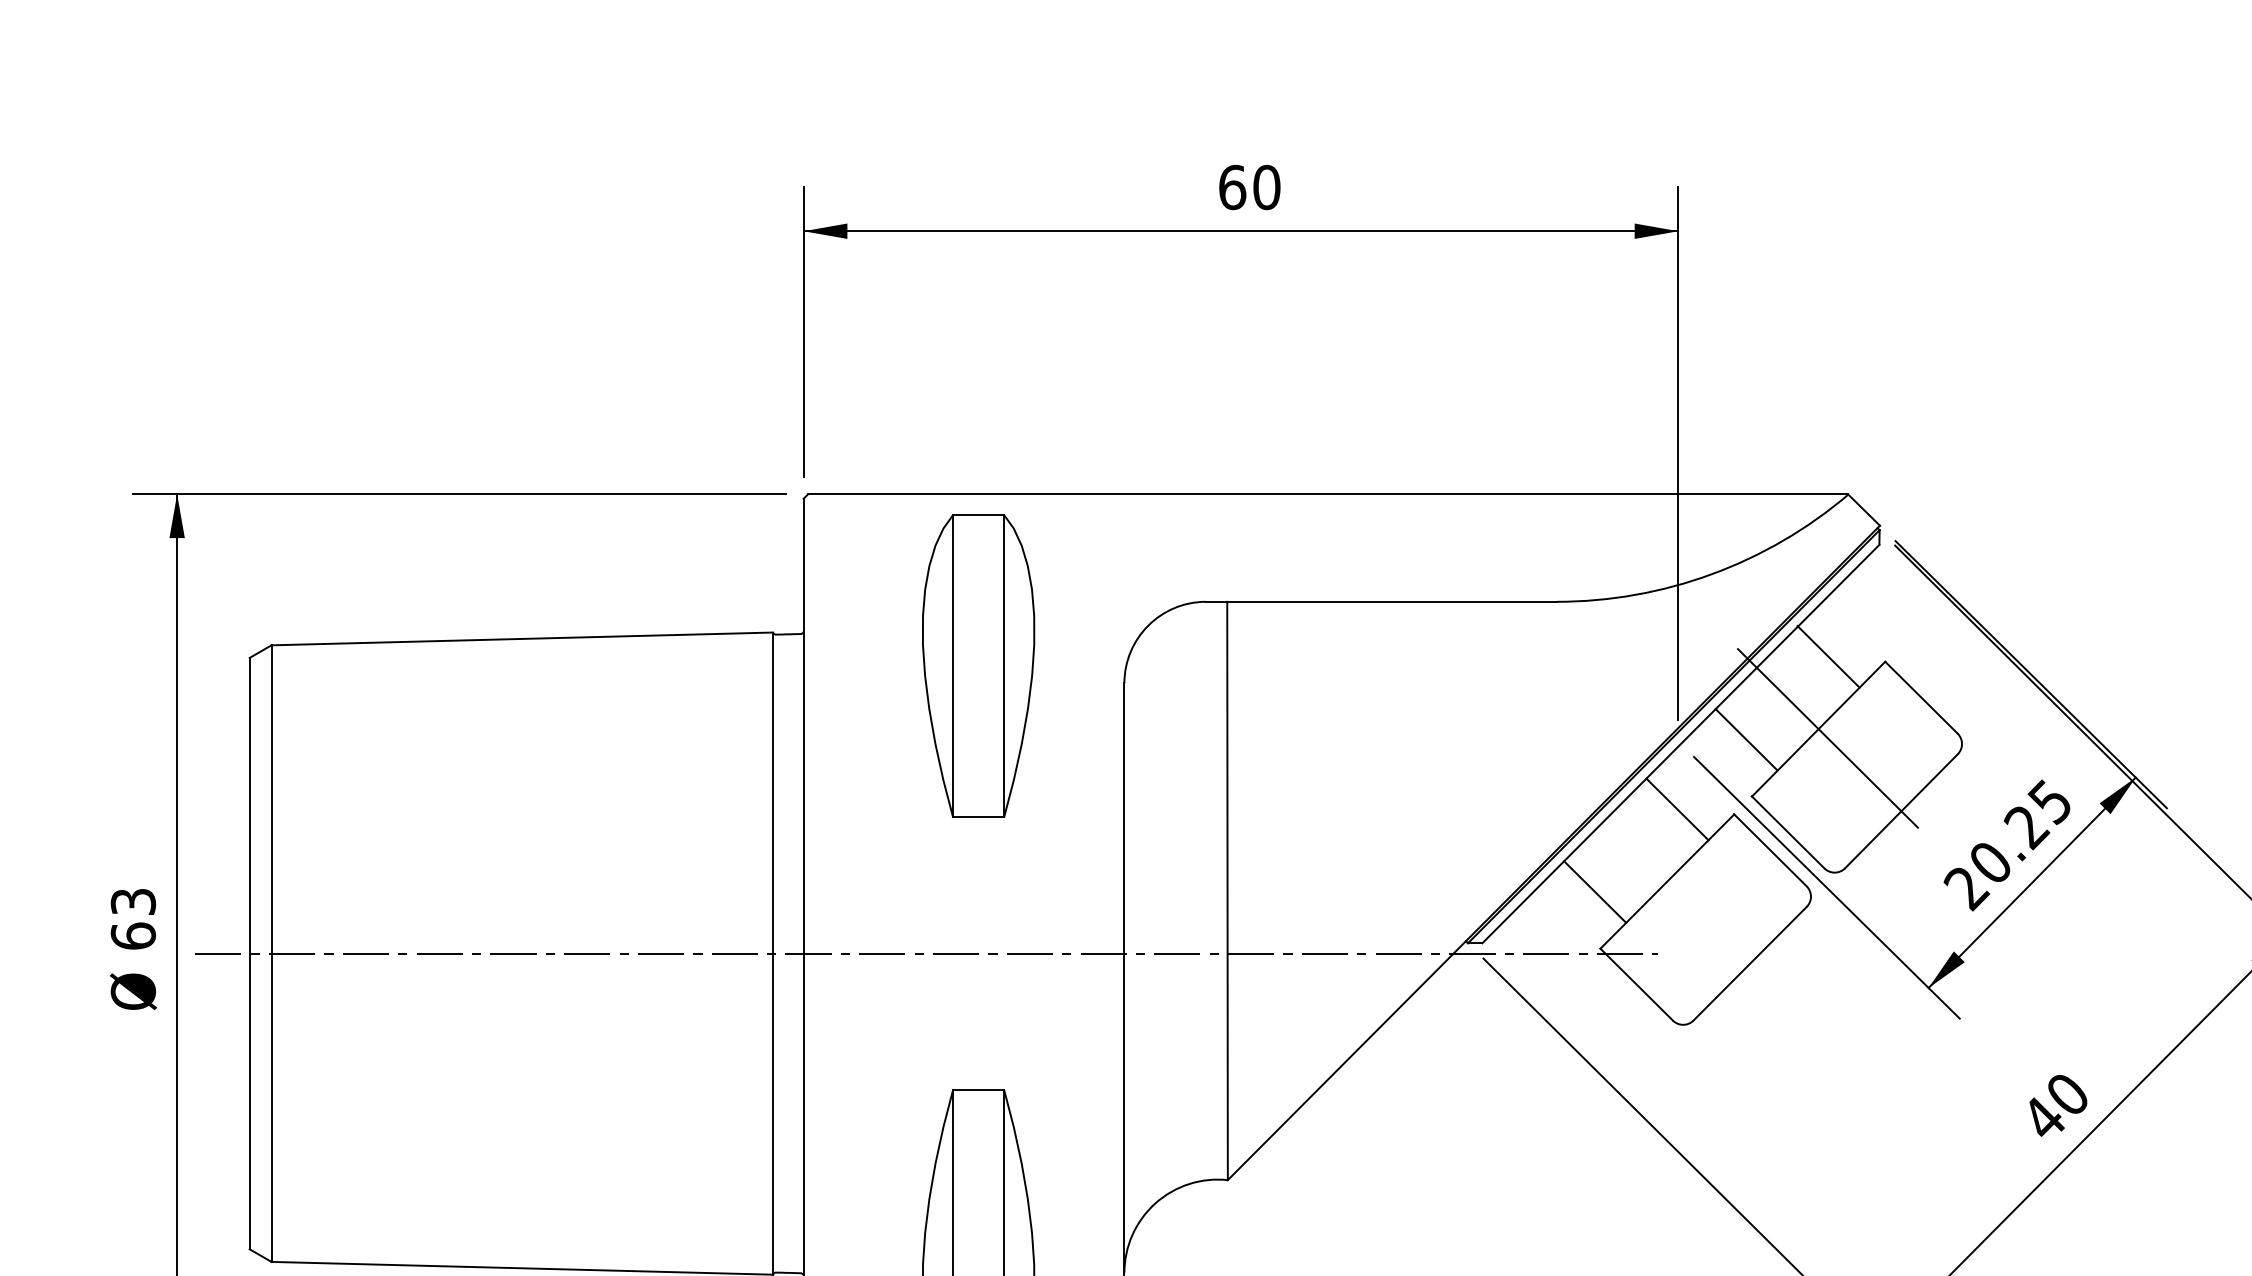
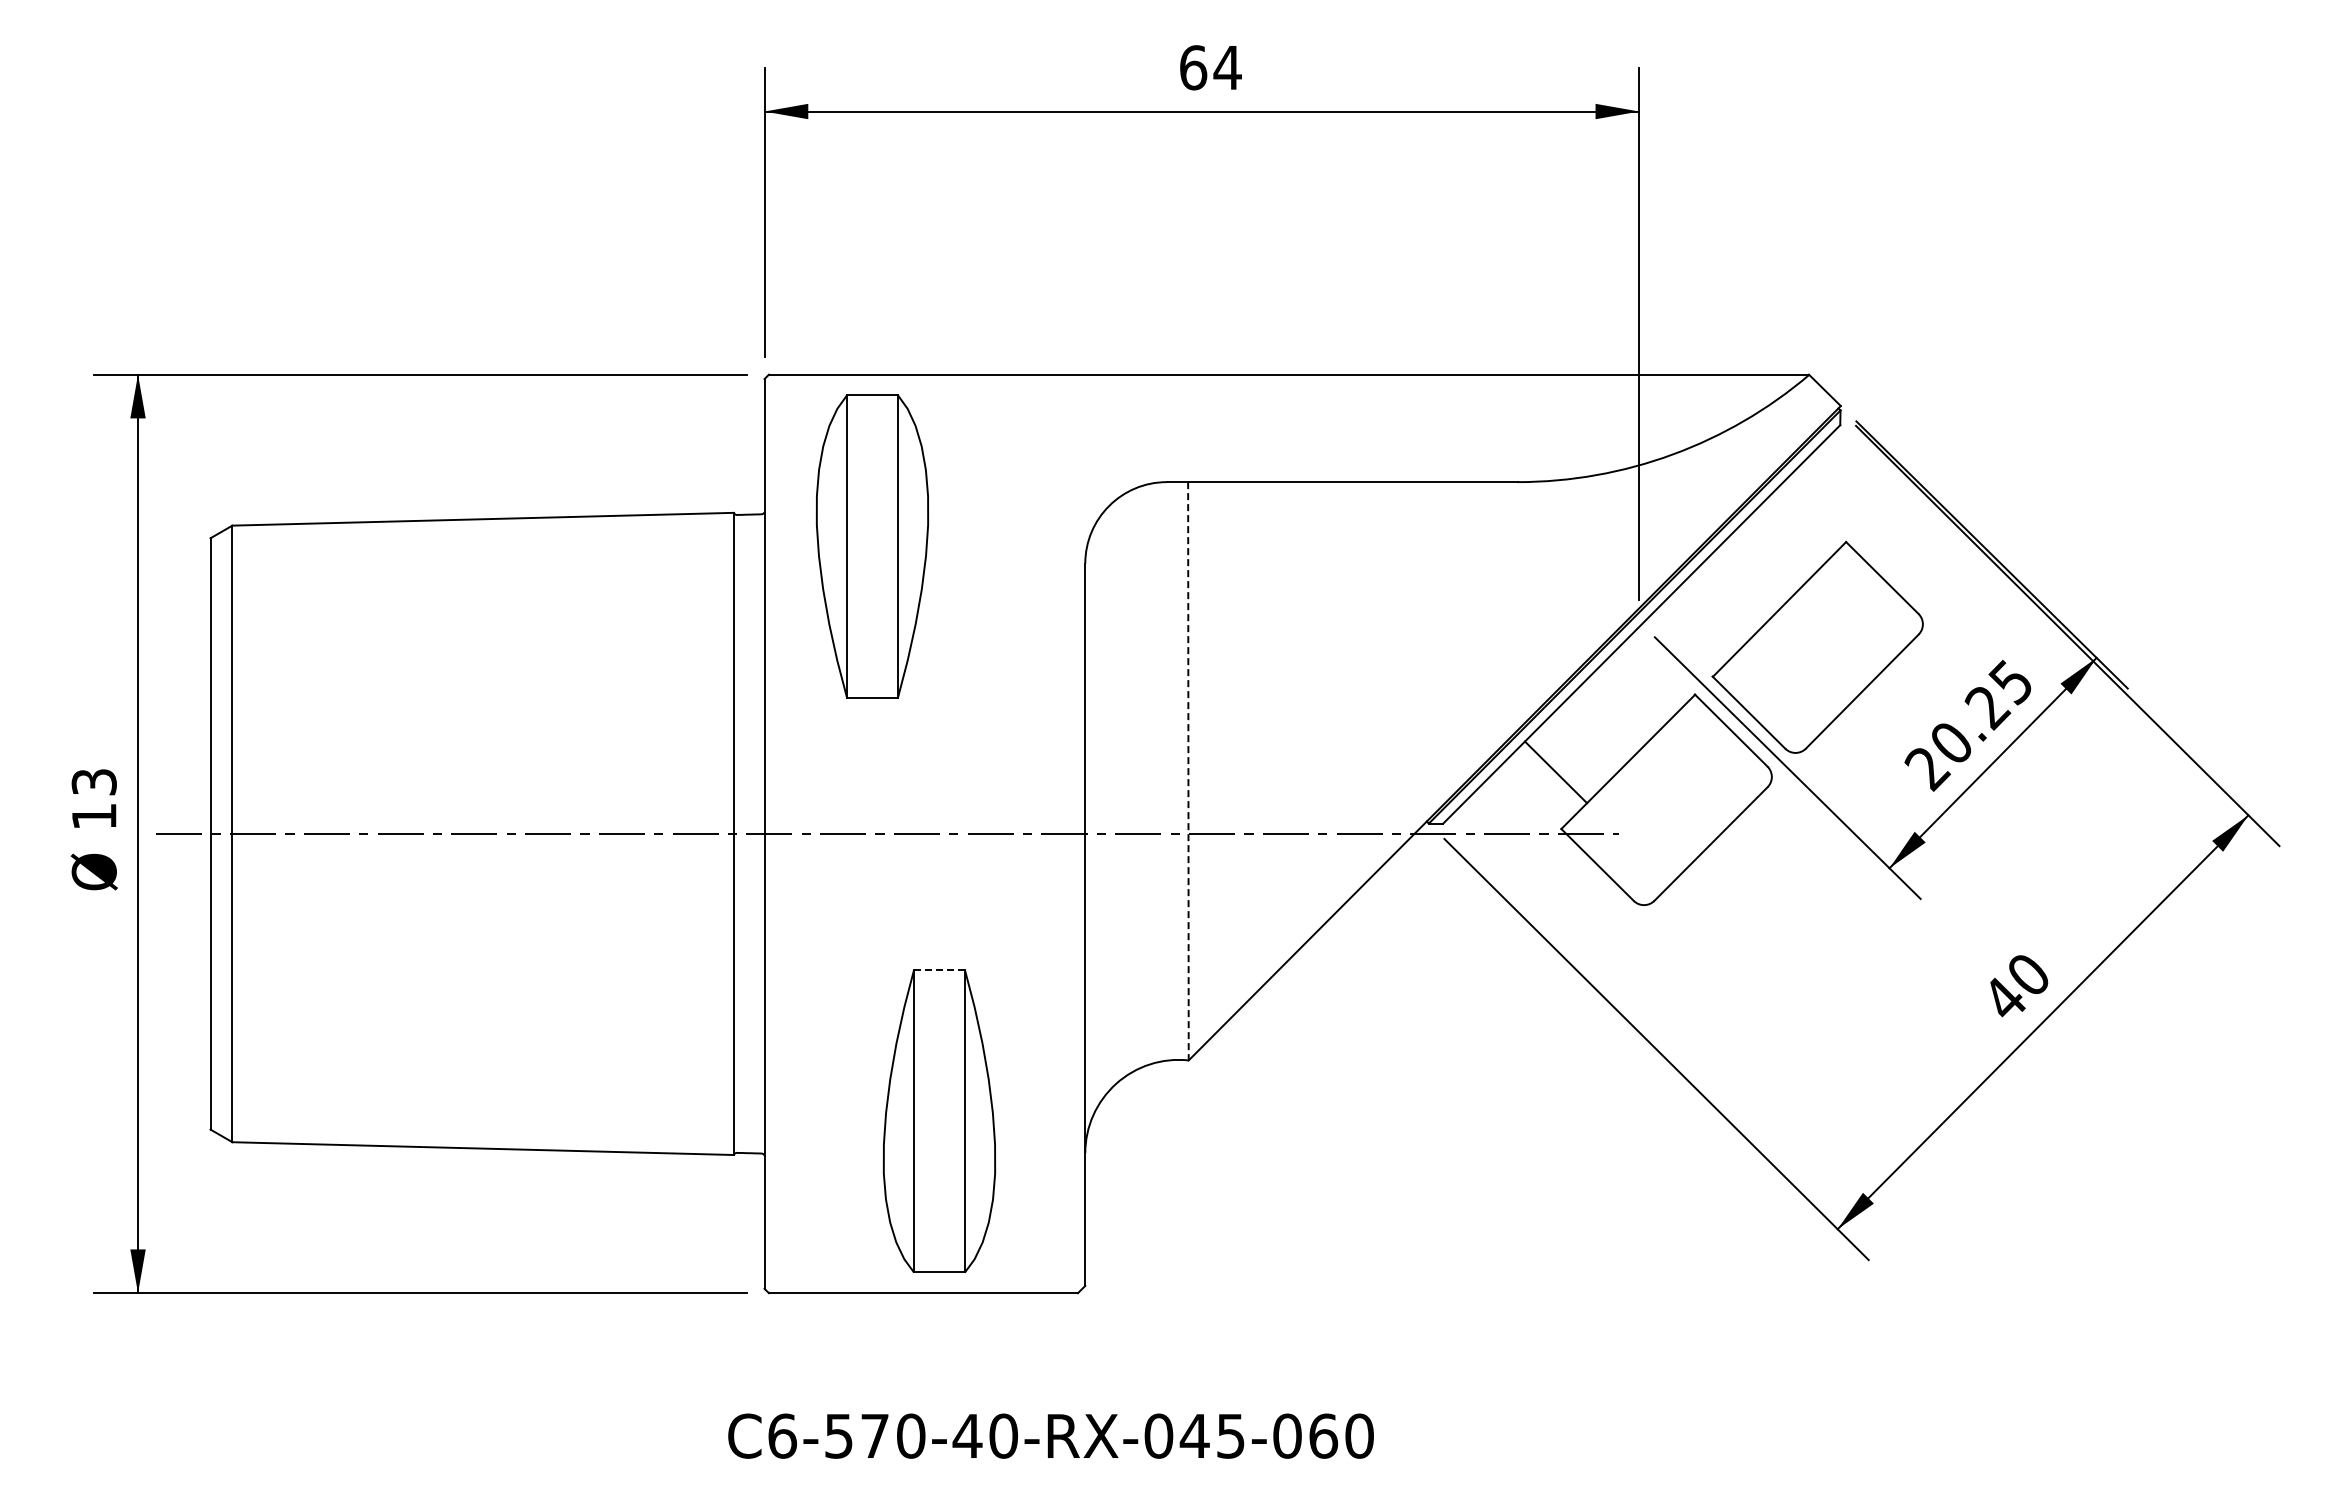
text: (1266, 187) -> (1227, 67), 60 -> 64
line: (1828, 656) -> (1789, 536), removed
part: (977, 666) -> (871, 546), moved
line: (1827, 738) -> (1788, 618), removed
line: (1746, 739) -> (1707, 619), removed
line: (1677, 809) -> (1638, 689), removed
line: (1227, 891) -> (1188, 771), solid -> dashed
text: (132, 935) -> (93, 815), 63 -> 13
line: (978, 1090) -> (939, 970), solid -> dashed

